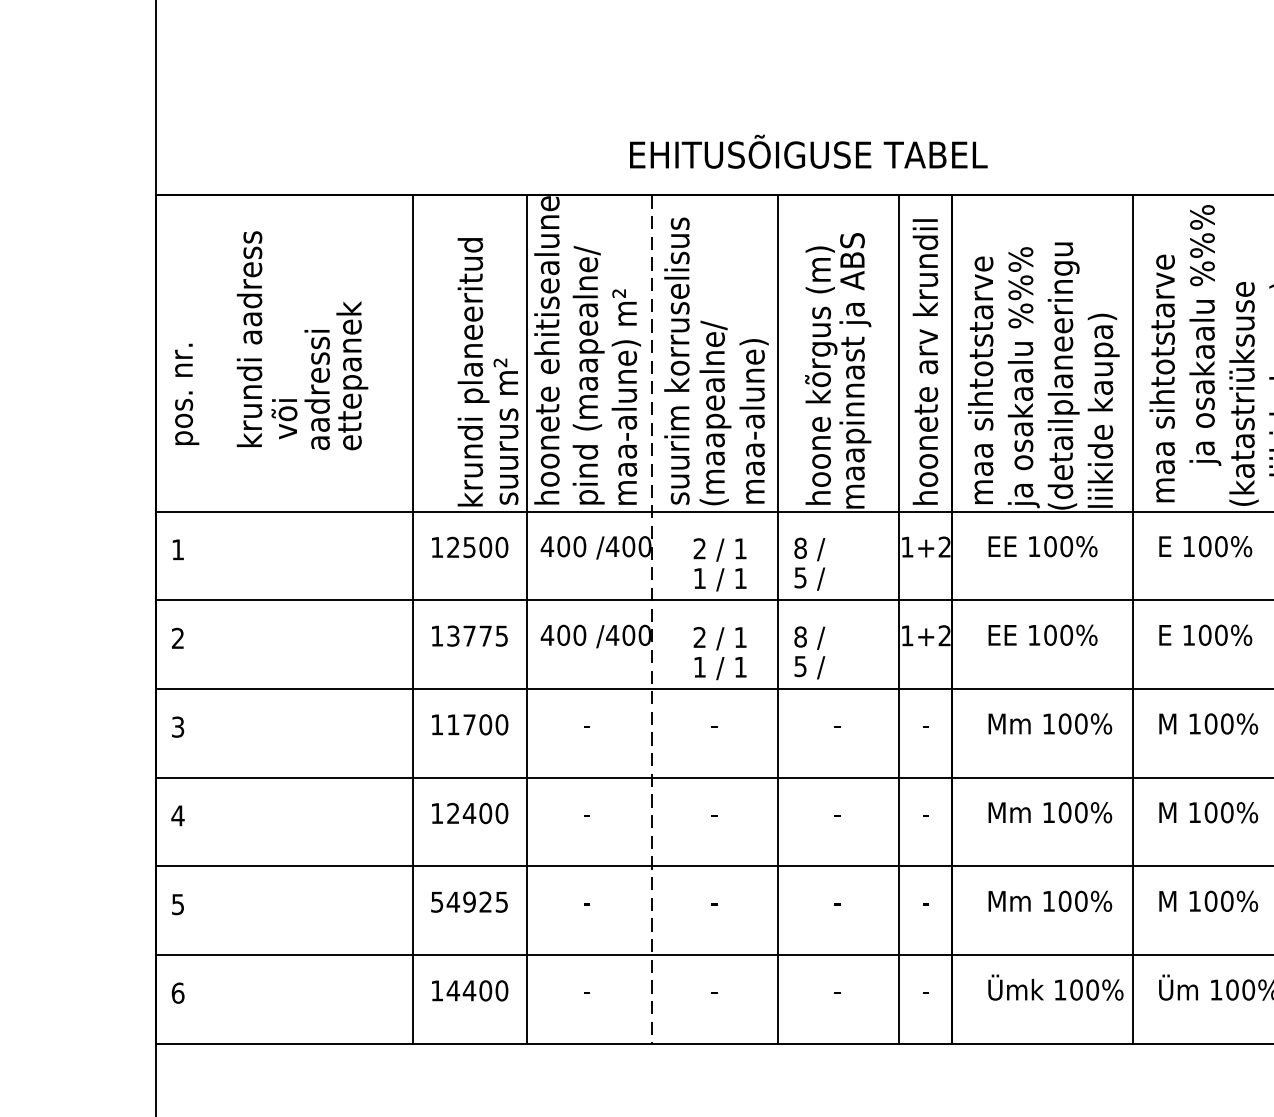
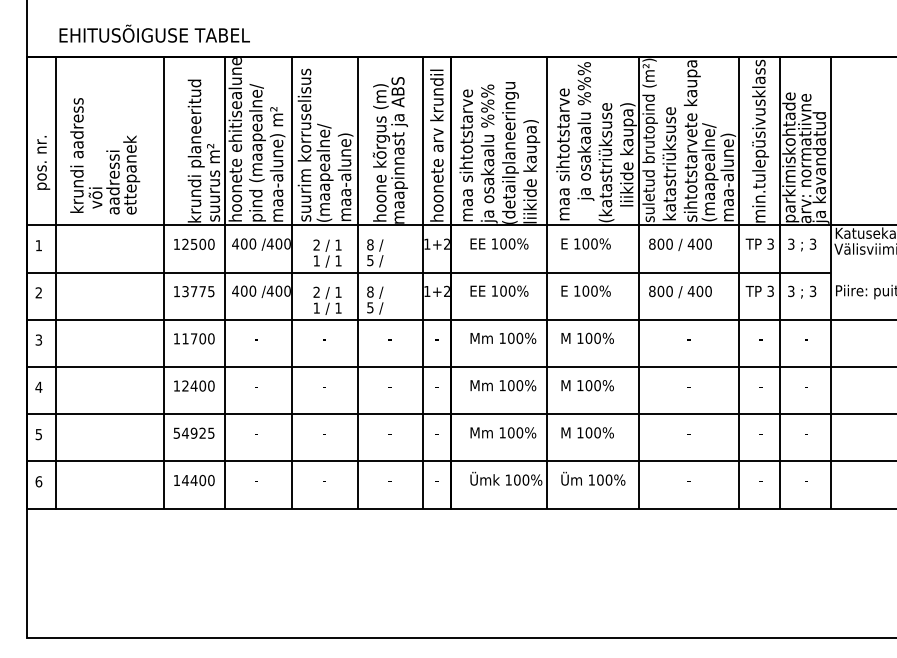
text: (808, 151) -> (154, 33), moved
text: (303, 341) -> (105, 156), moved
line: (209, 618) -> (55, 282), added
line: (652, 618) -> (291, 282), dashed -> solid

